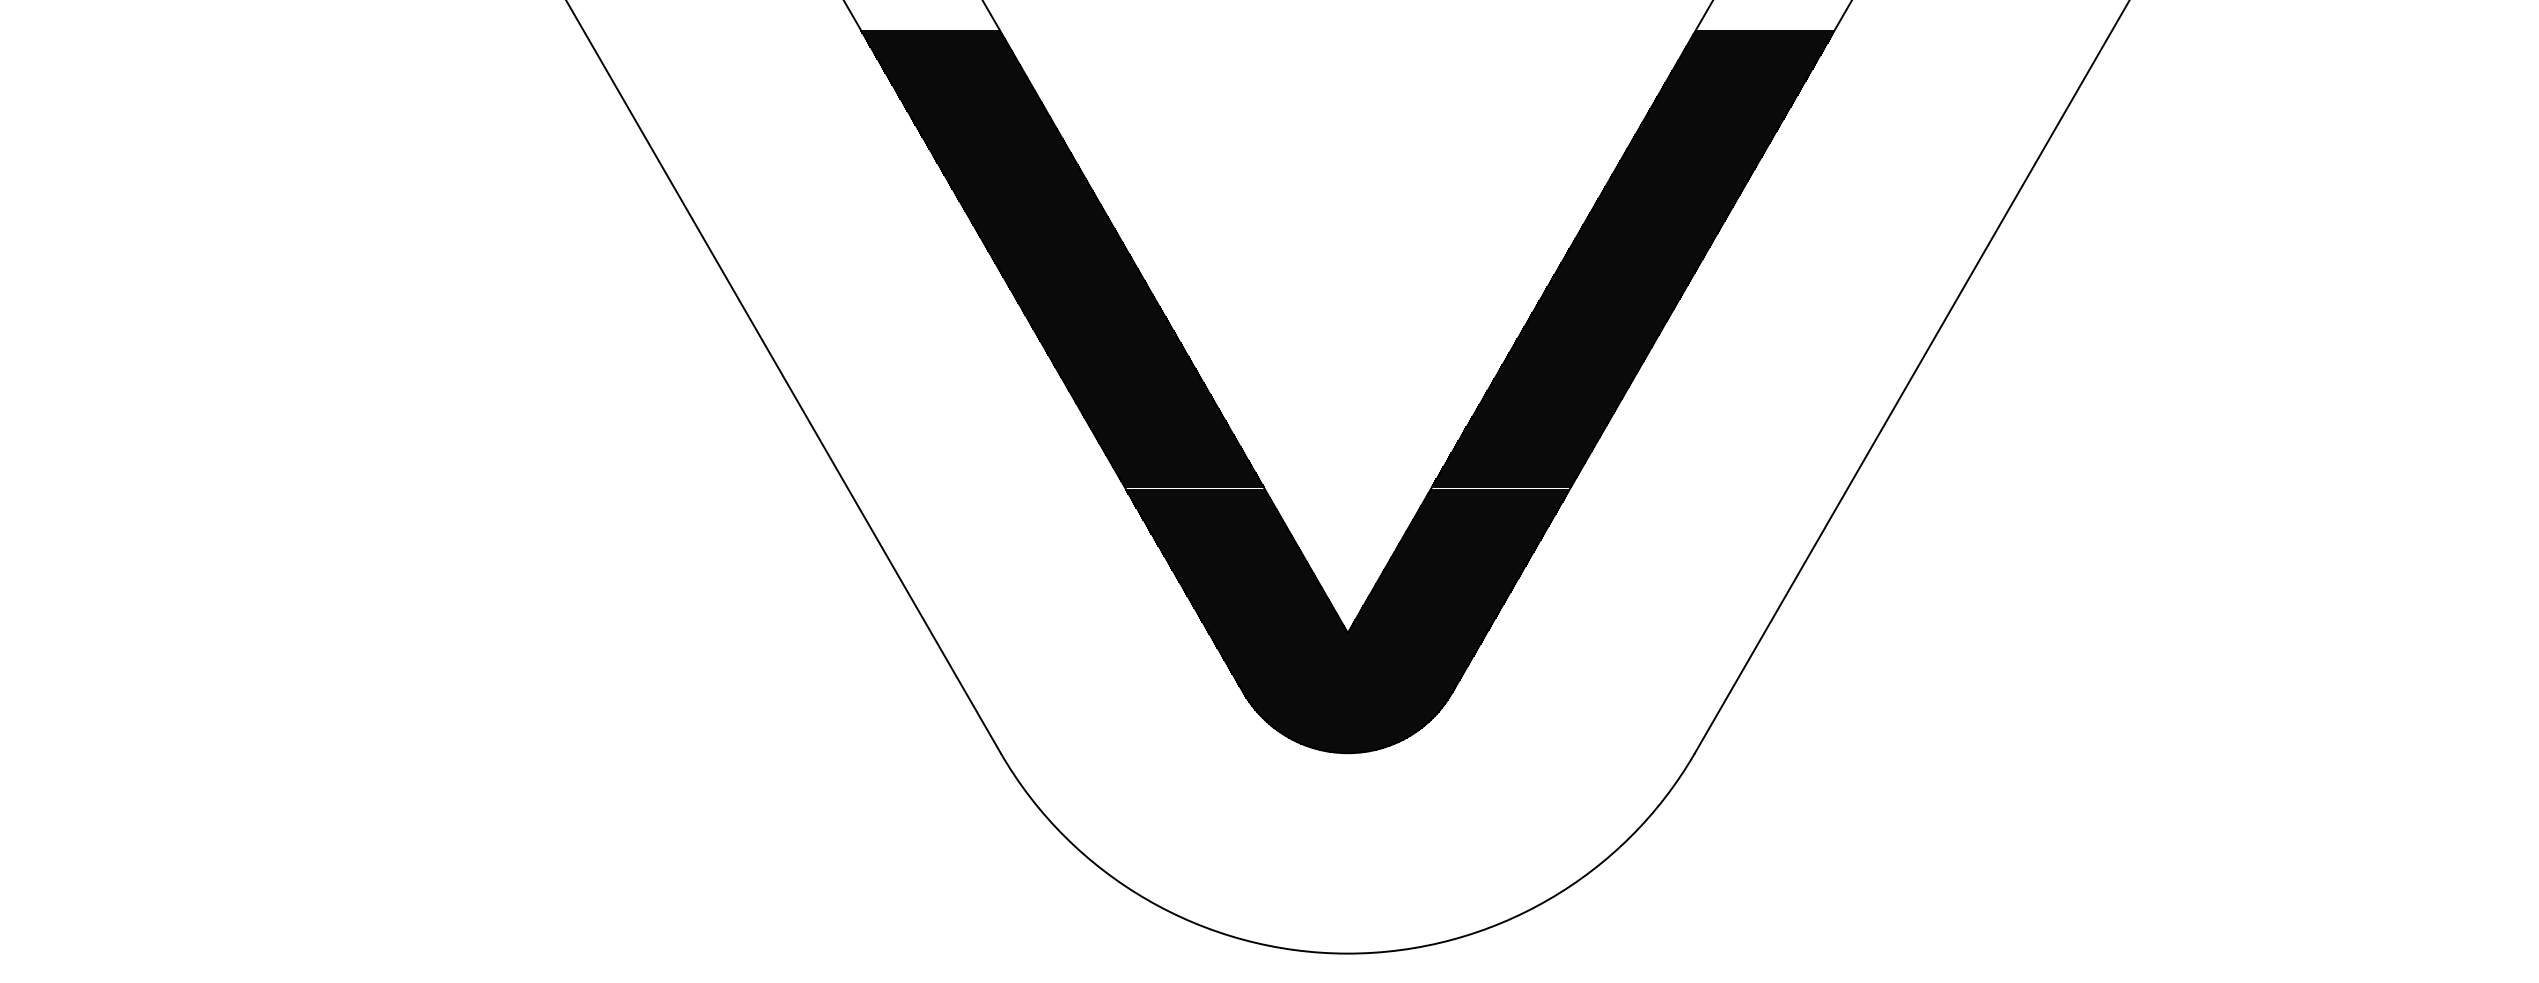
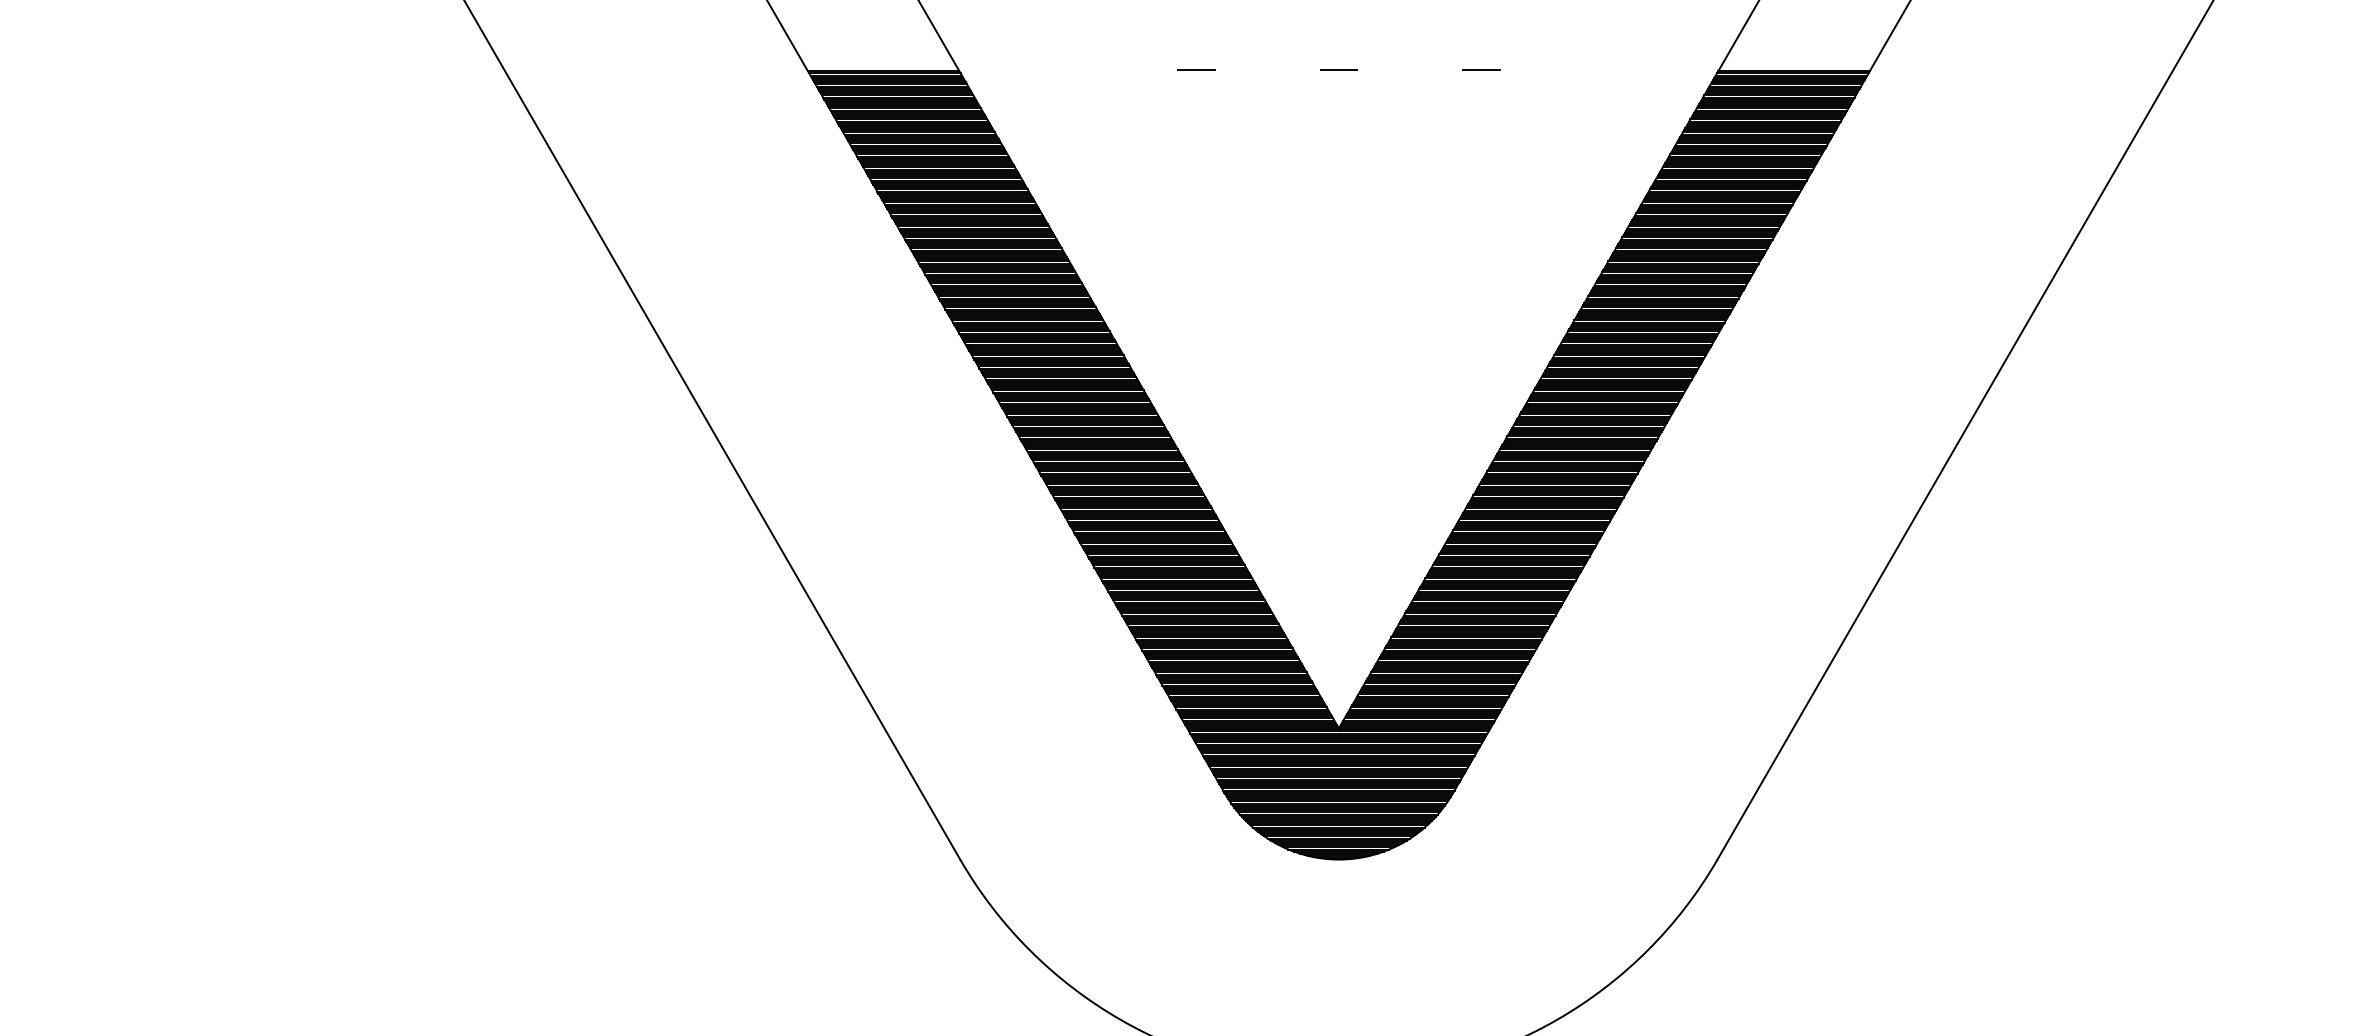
line: (1477, 28) -> (1480, 68), added
line: (1217, 29) -> (1196, 70), added
line: (1347, 29) -> (1338, 70), added

